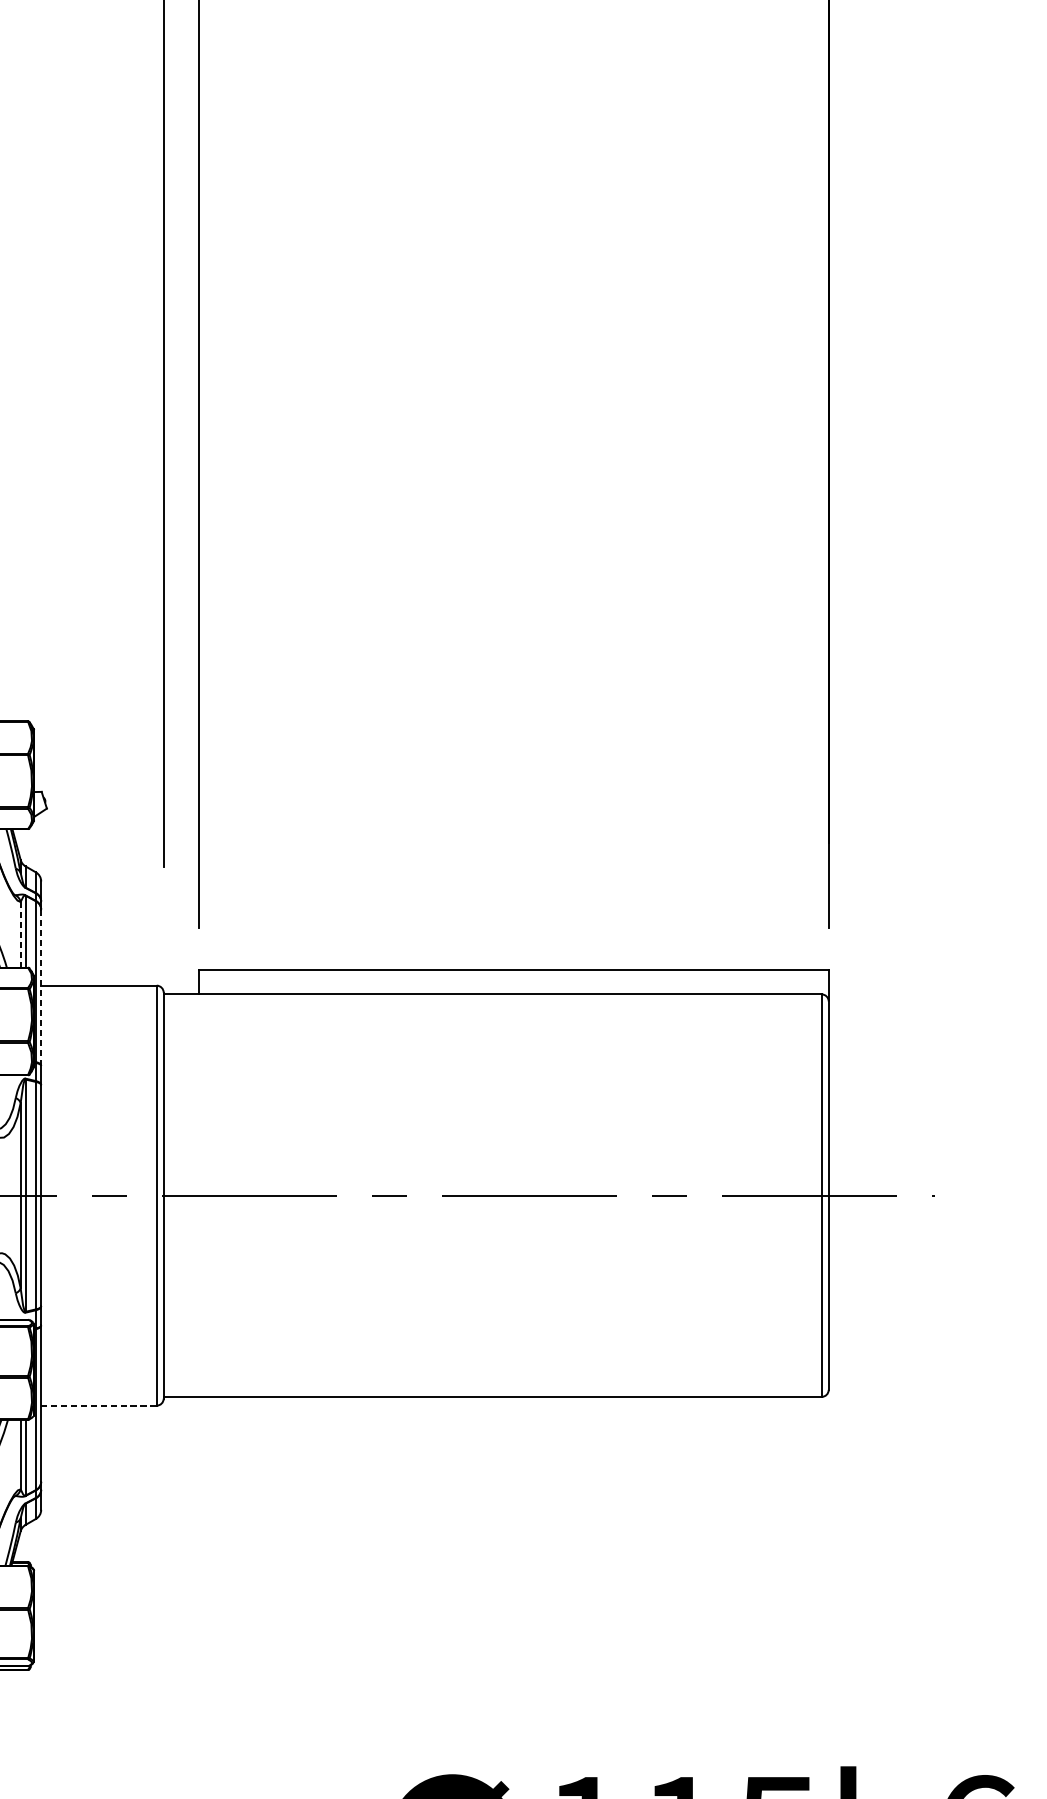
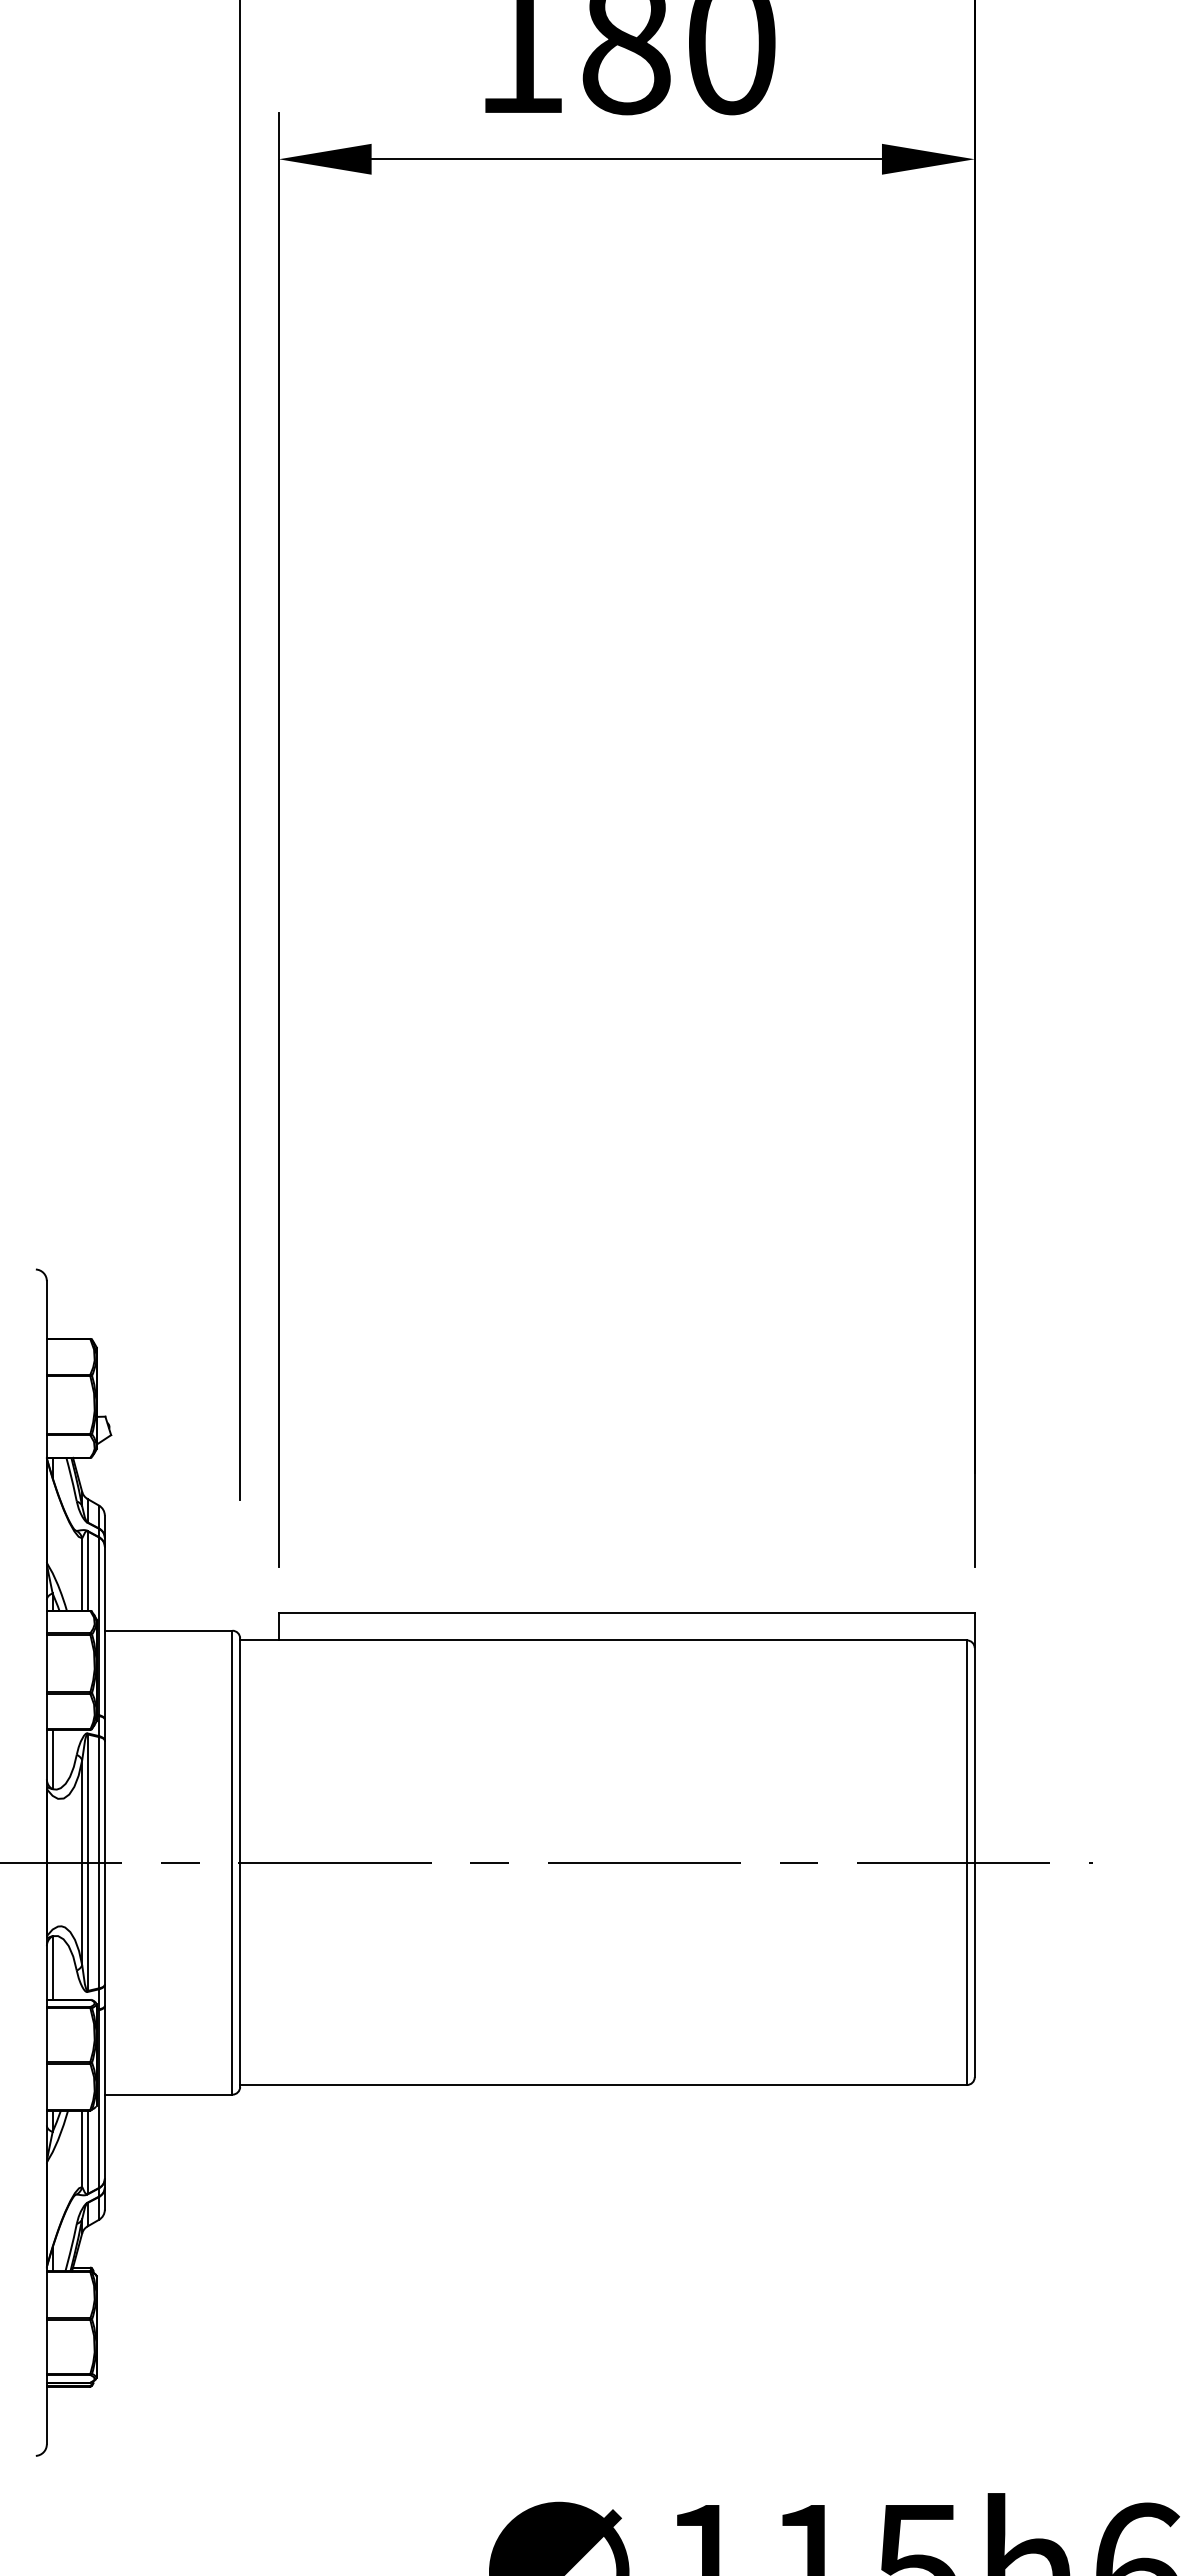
line: (20, 935) -> (82, 1575), dashed -> solid
line: (40, 987) -> (104, 1632), dashed -> solid
line: (98, 1405) -> (168, 2094), dashed -> solid

